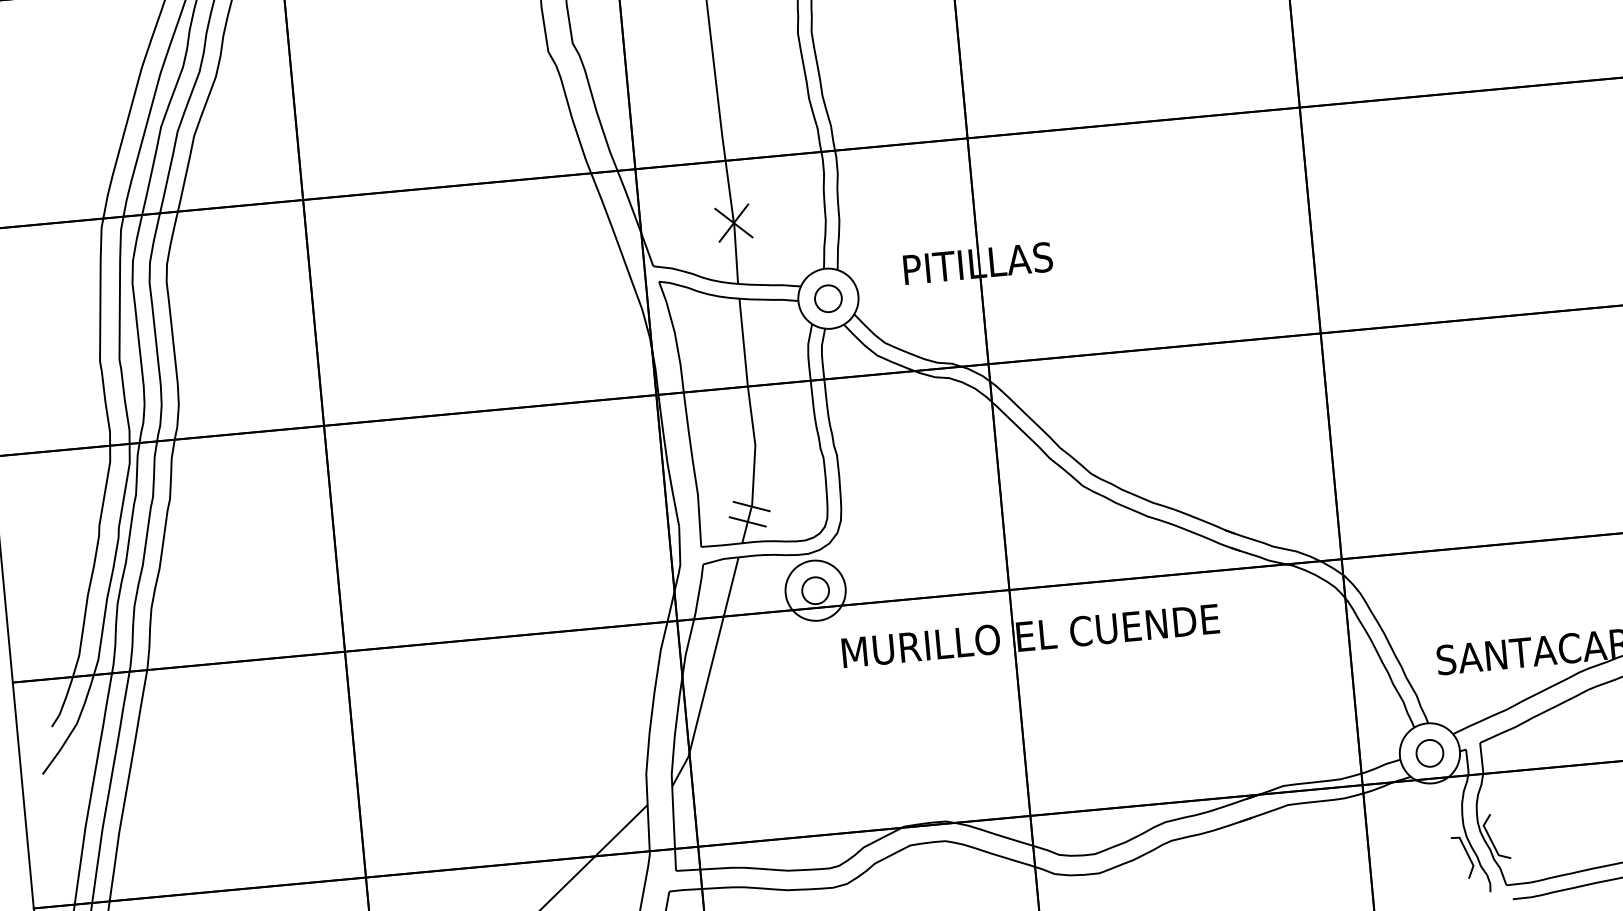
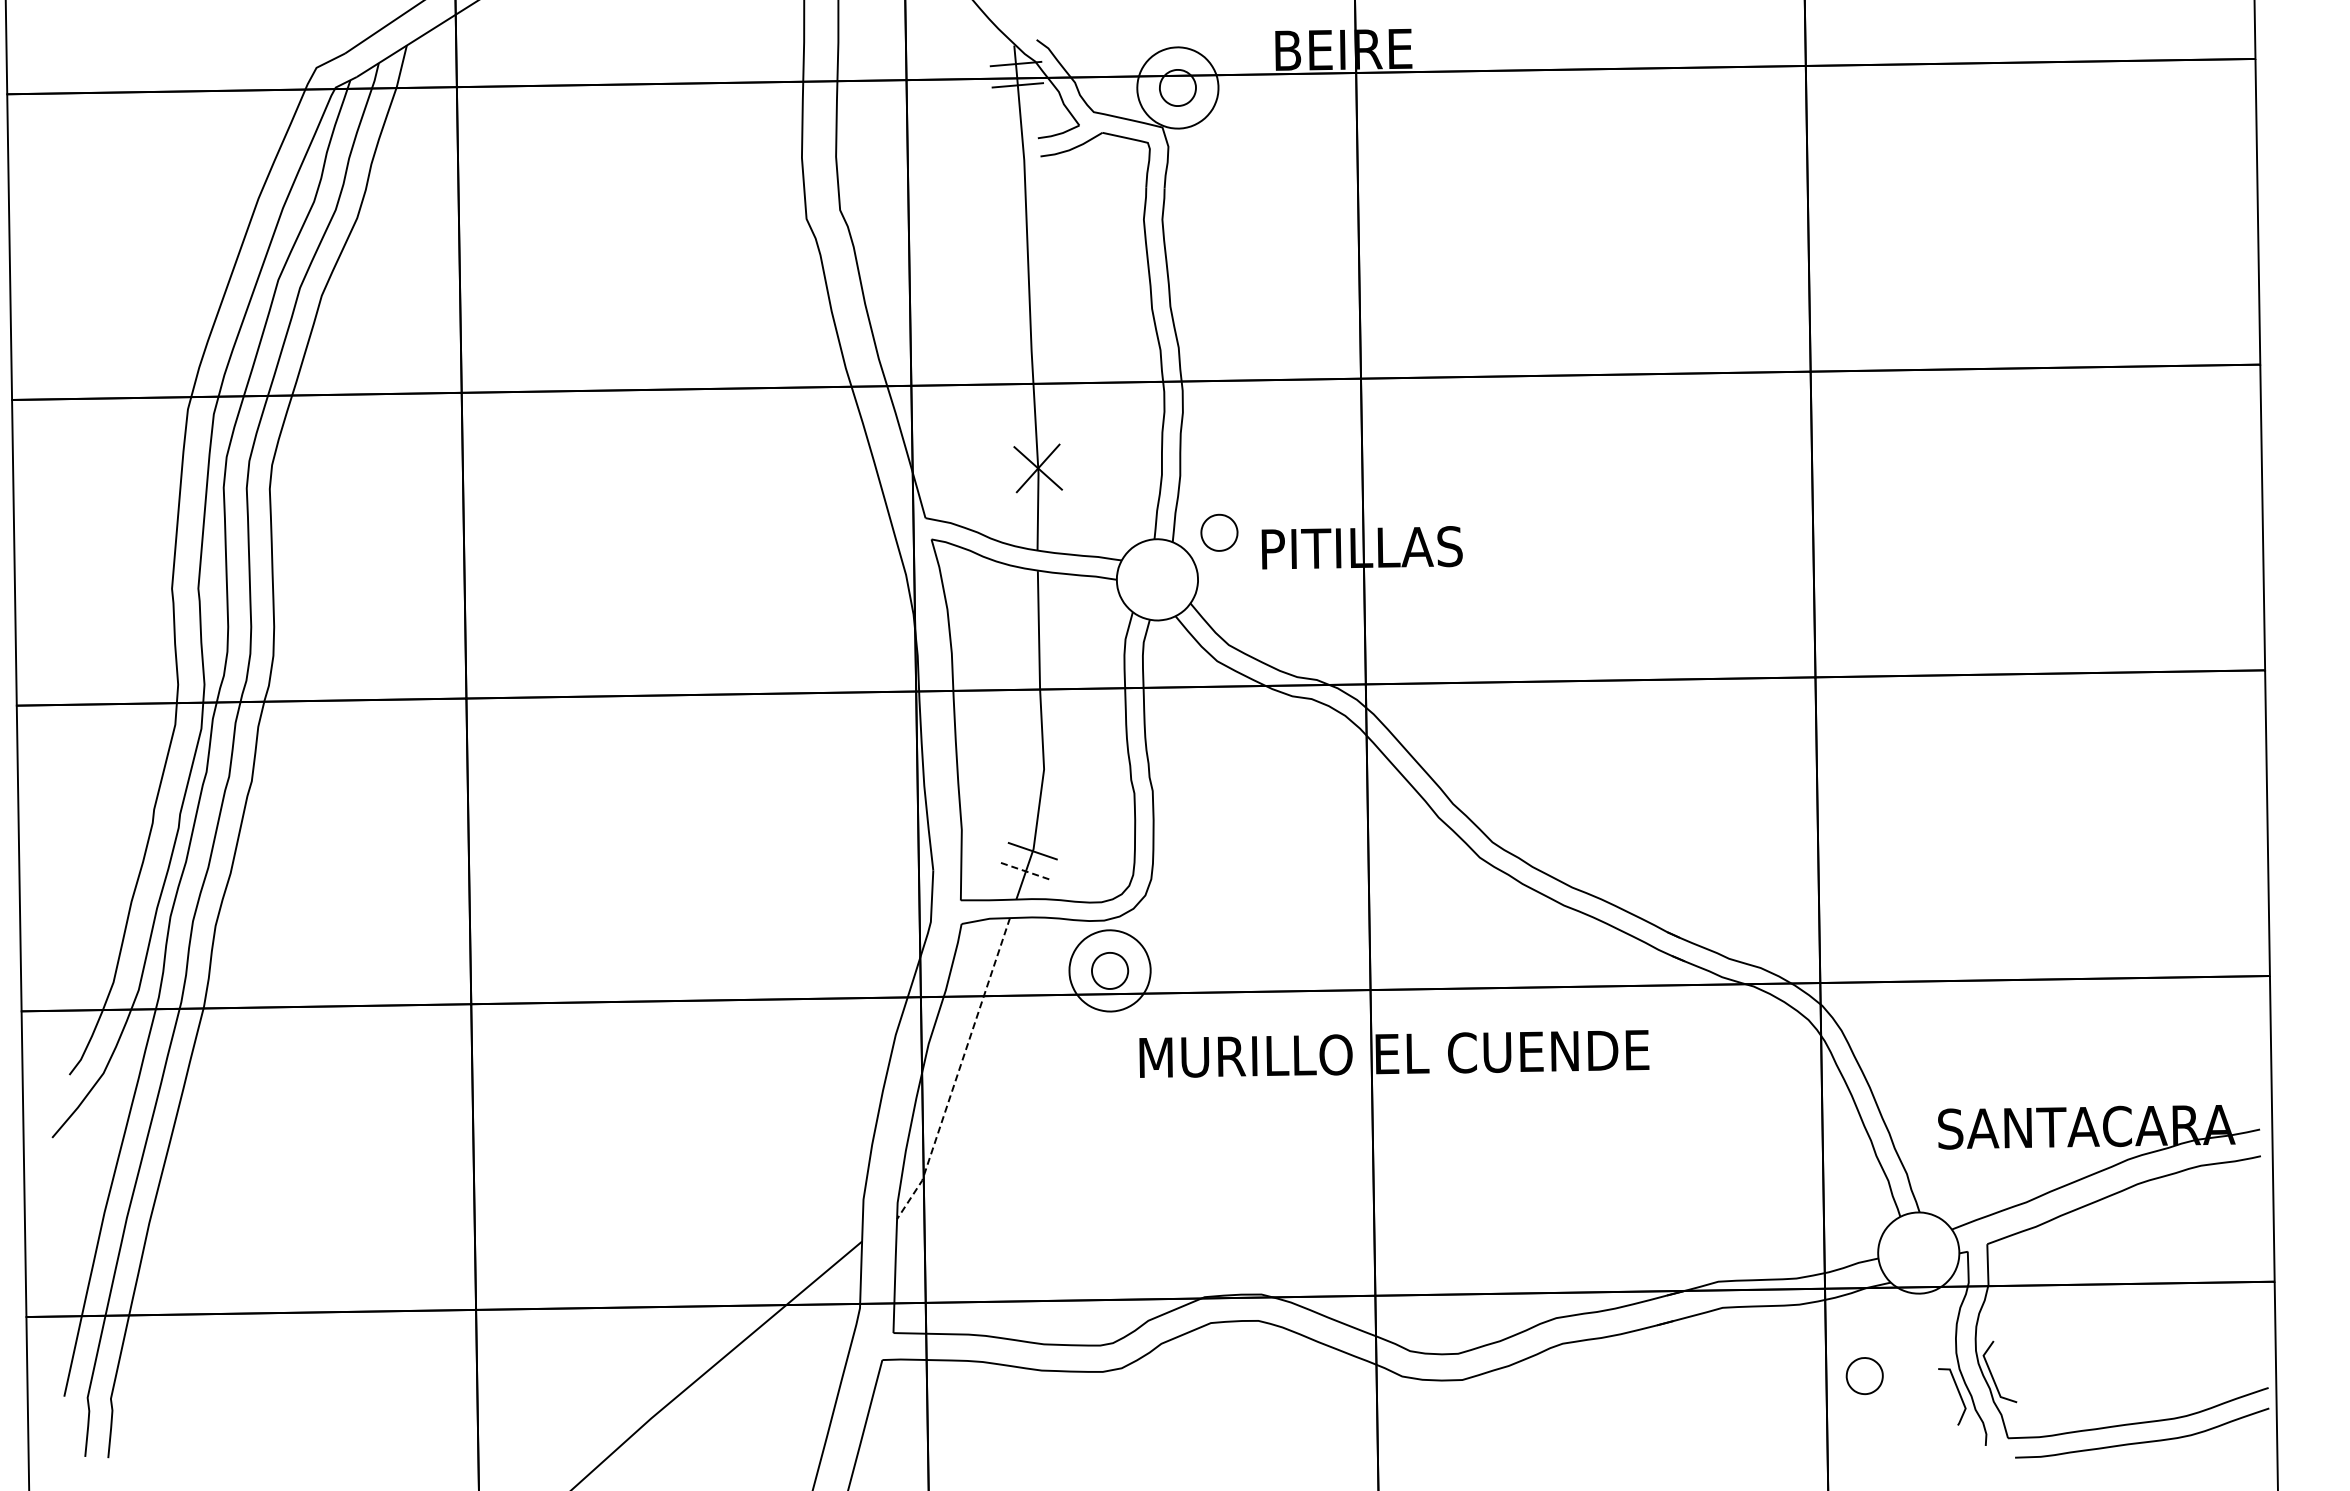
part: (828, 298) -> (1219, 532), moved
line: (748, 521) -> (1026, 871), solid -> dashed
line: (709, 673) -> (958, 1071), solid -> dashed
part: (1429, 752) -> (1864, 1375), moved

